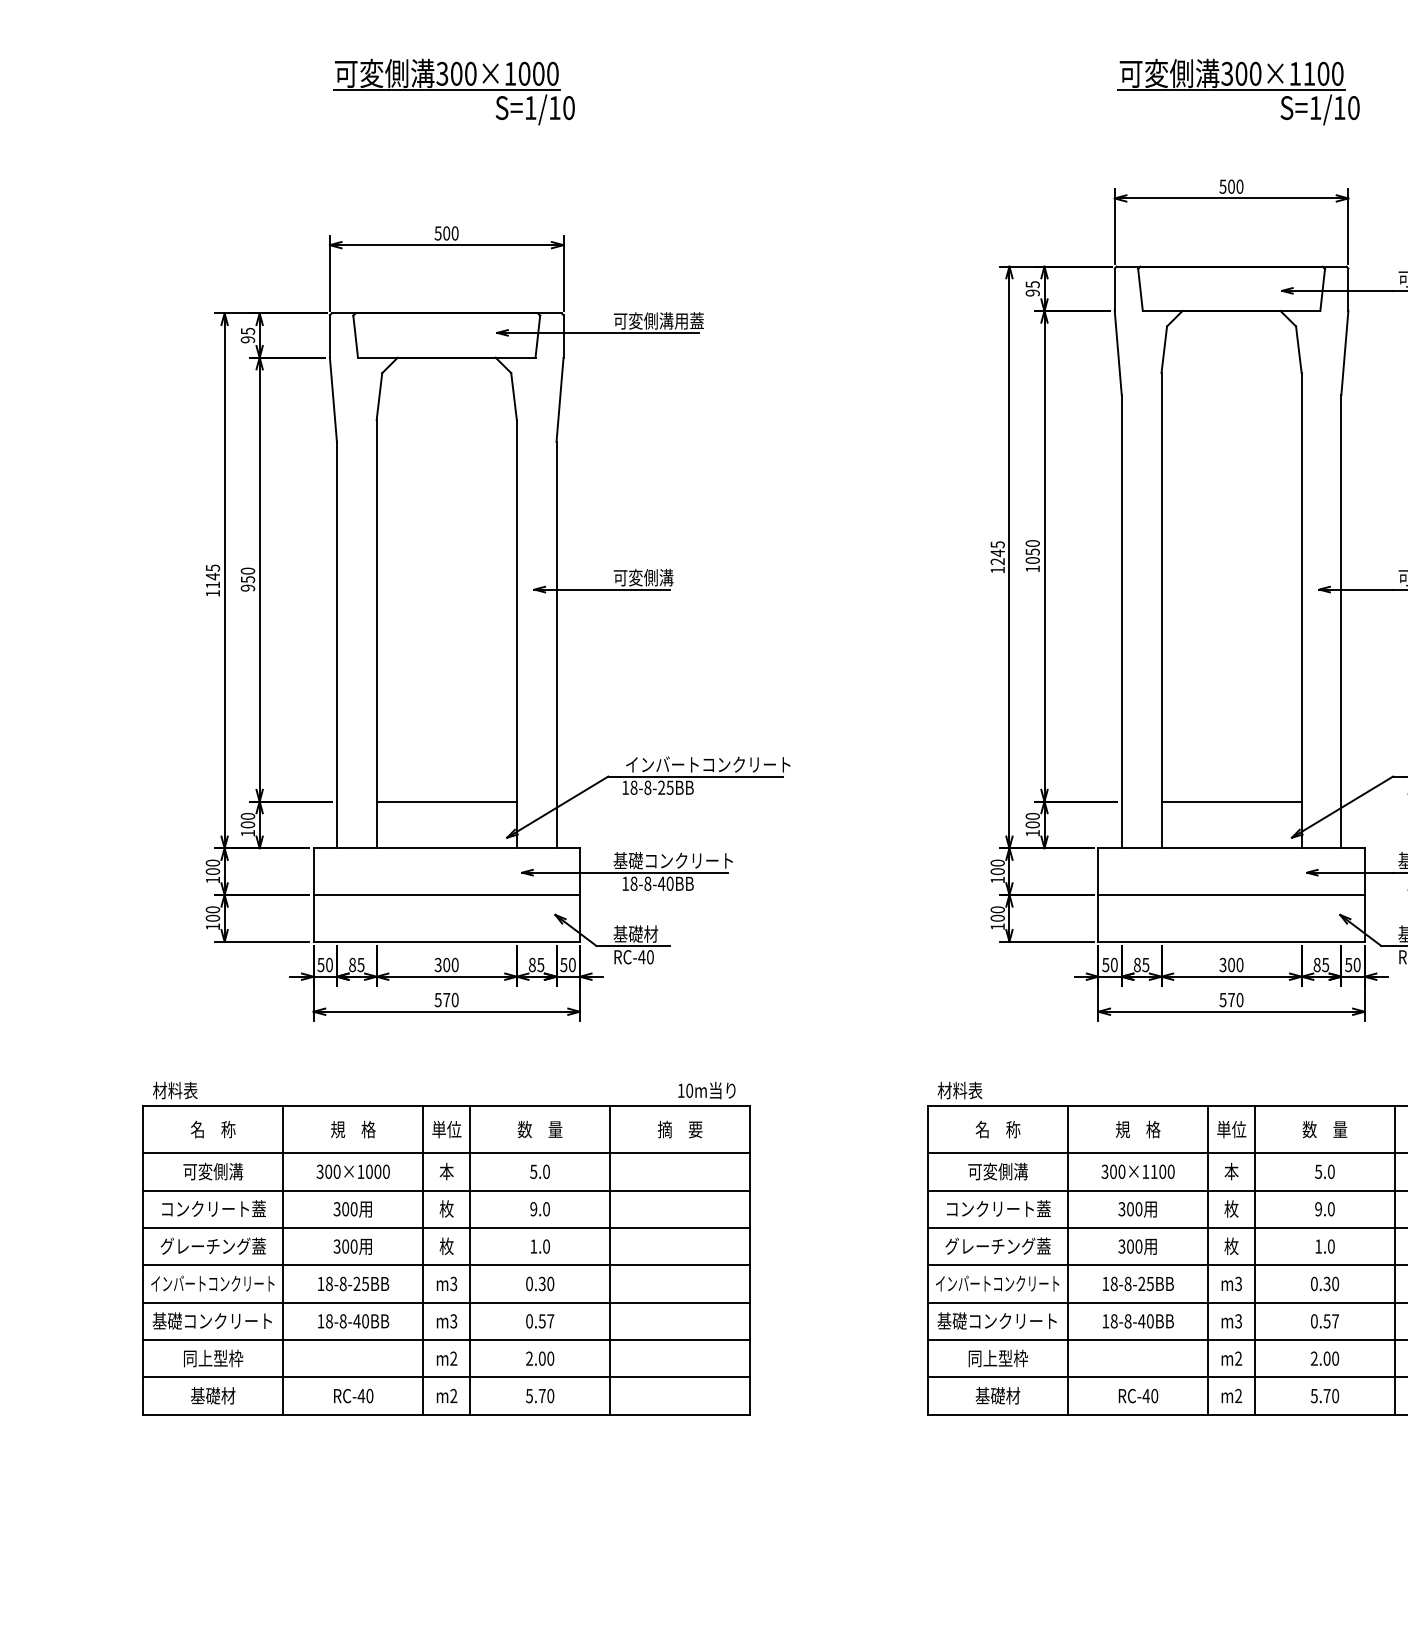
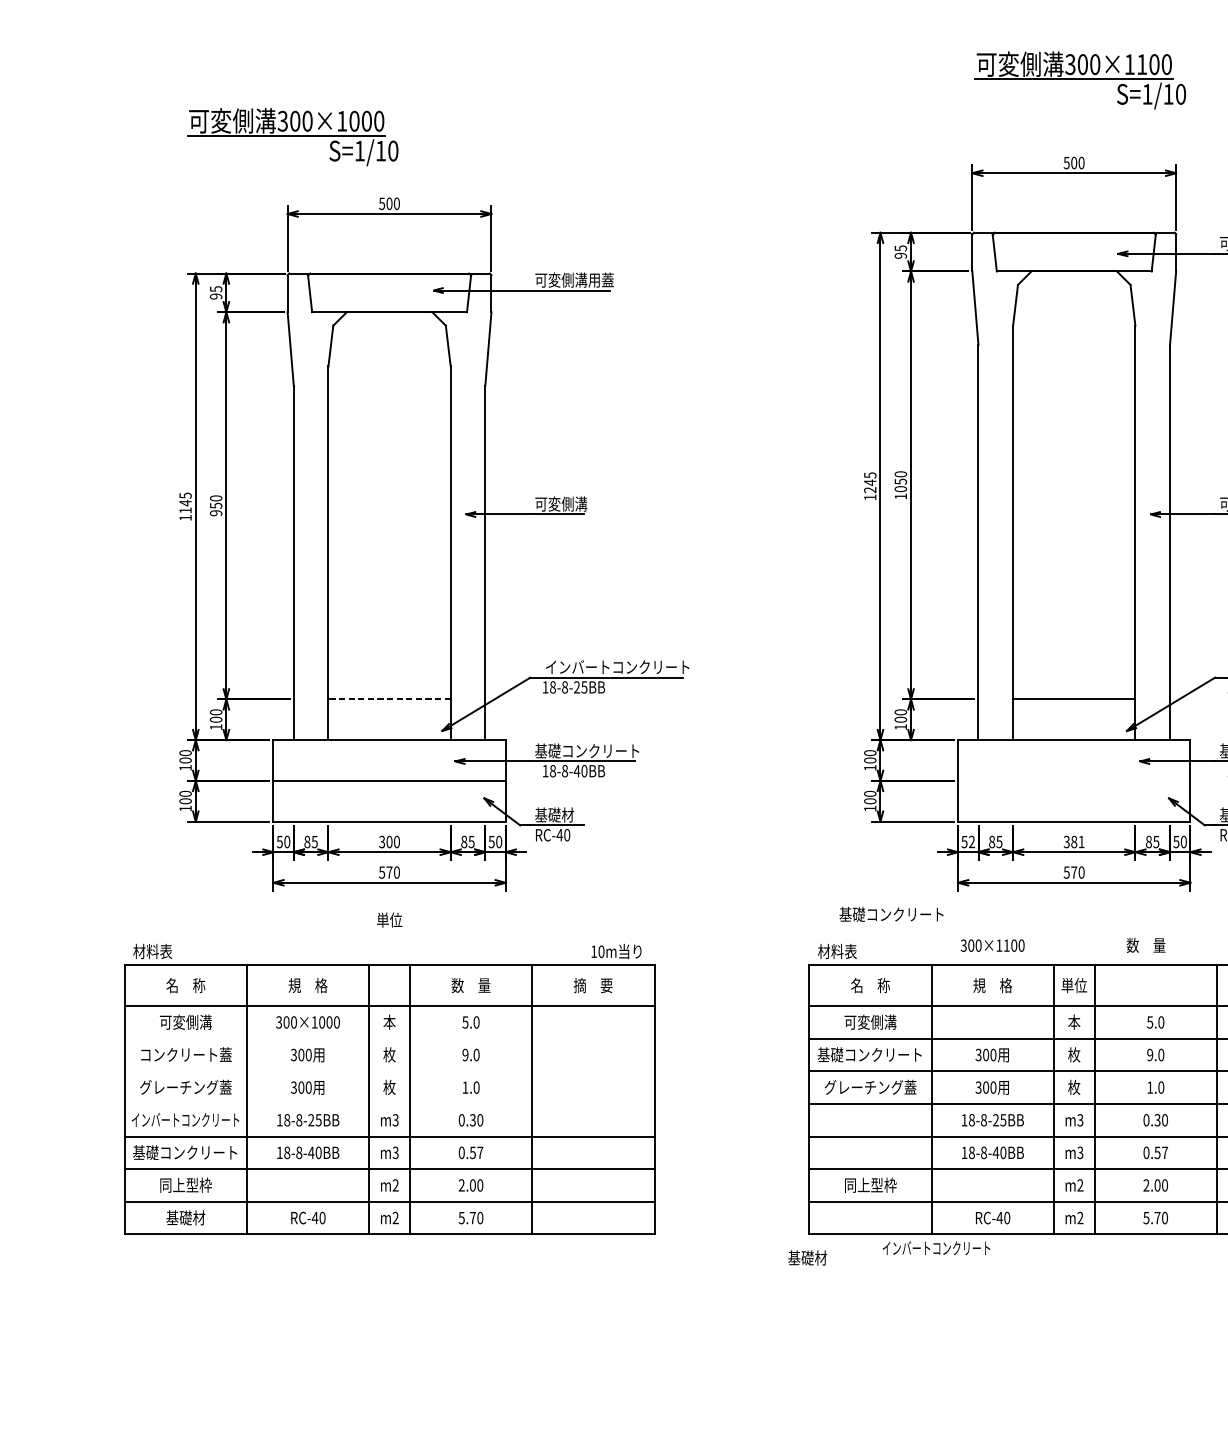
part: (453, 91) -> (292, 136), moved
line: (446, 801) -> (389, 699), solid -> dashed
line: (1231, 894) -> (1074, 780), removed
text: (1235, 964) -> (1077, 841), 300 -> 381
text: (1113, 965) -> (971, 842), 50 -> 52
text: (446, 1129) -> (389, 920), moved
text: (1324, 1129) -> (1145, 945), moved
text: (1137, 1171) -> (992, 945), moved
line: (446, 1190) -> (389, 1038), removed
text: (996, 1208) -> (869, 1054), コンクリート蓋 -> 基礎コンクリート
line: (446, 1227) -> (389, 1071), removed
line: (446, 1265) -> (389, 1104), removed
text: (997, 1283) -> (936, 1248), moved
text: (996, 1320) -> (890, 913), moved
text: (997, 1395) -> (807, 1257), moved

